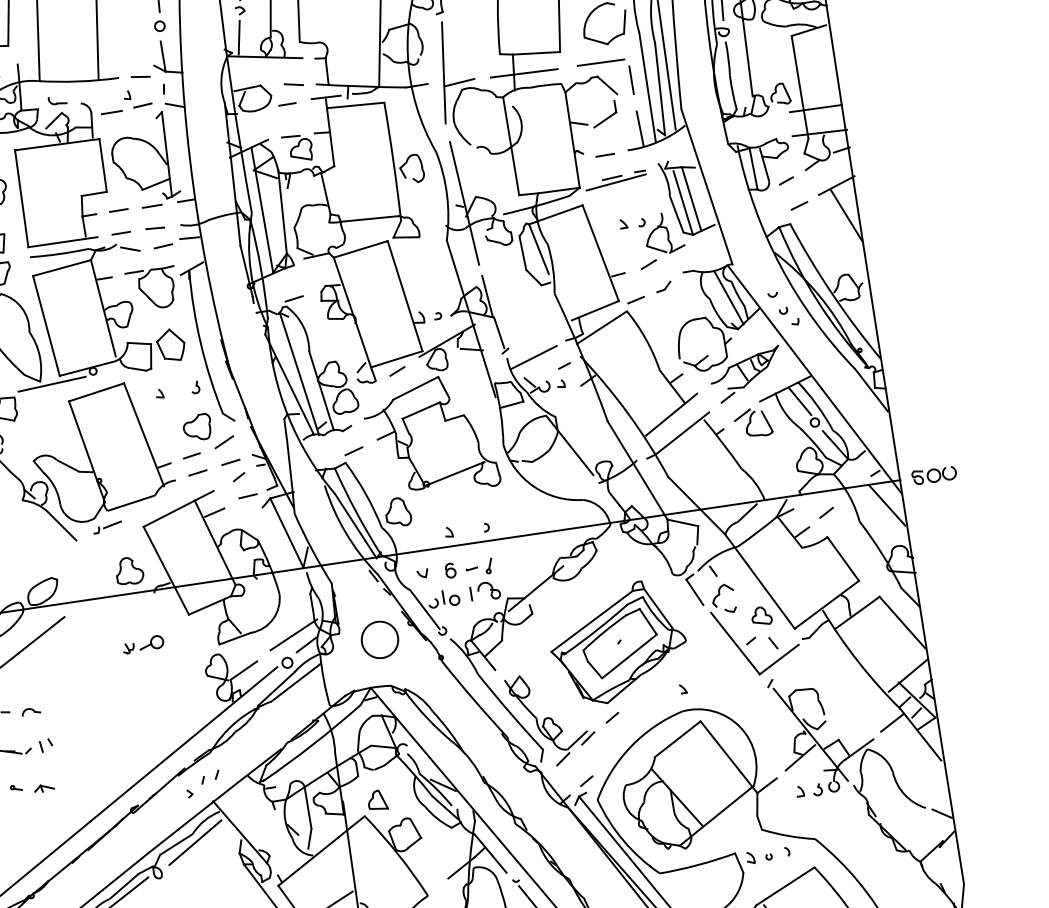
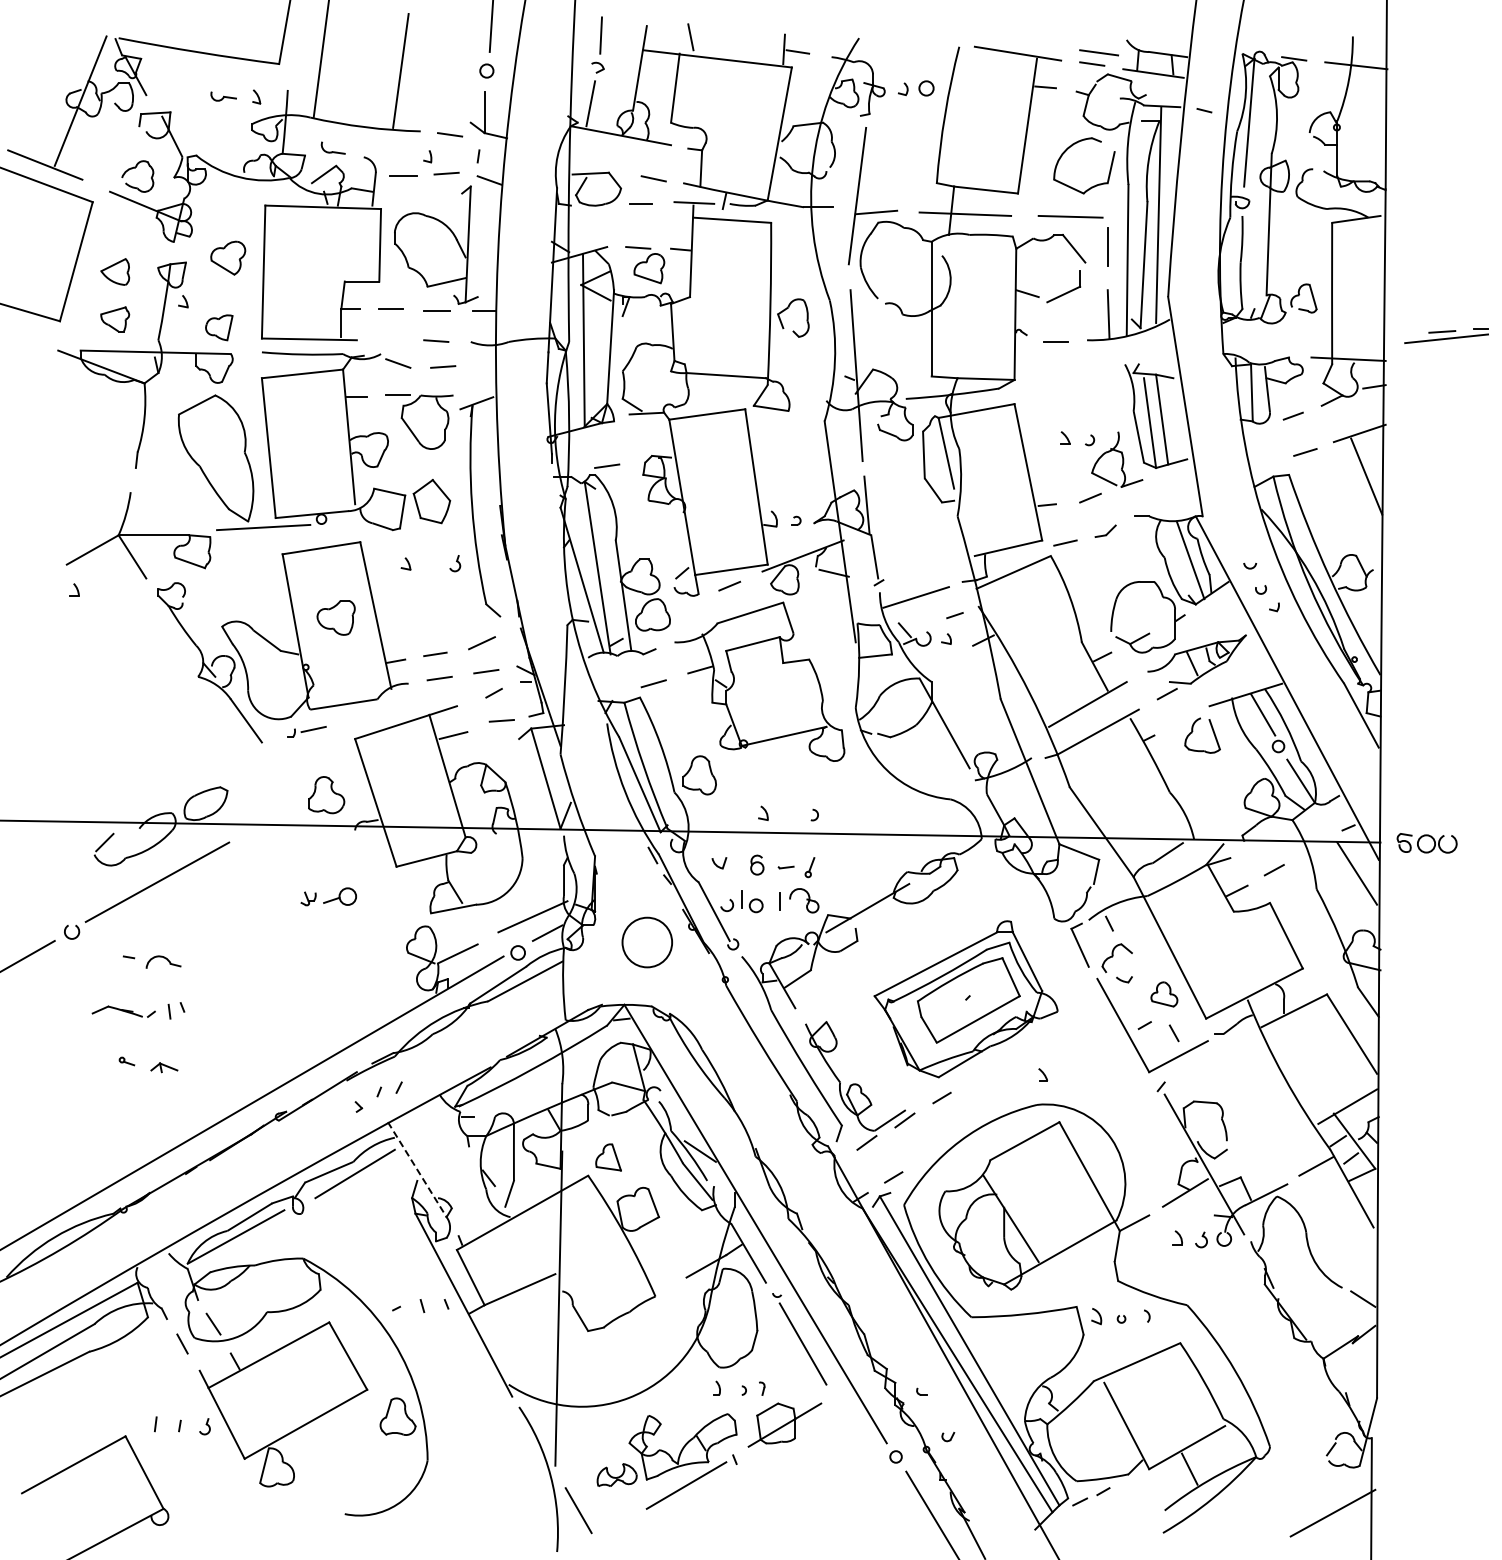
line: (815, 108) -> (1348, 325), removed
part: (615, 180) -> (1446, 335), moved
line: (121, 233) -> (389, 340), removed
line: (189, 237) -> (480, 361), removed
line: (742, 415) -> (1182, 720), removed
part: (197, 427) -> (335, 617), moved
part: (30, 711) -> (163, 961), size x1.4
line: (240, 832) -> (417, 1169), solid -> dashed

